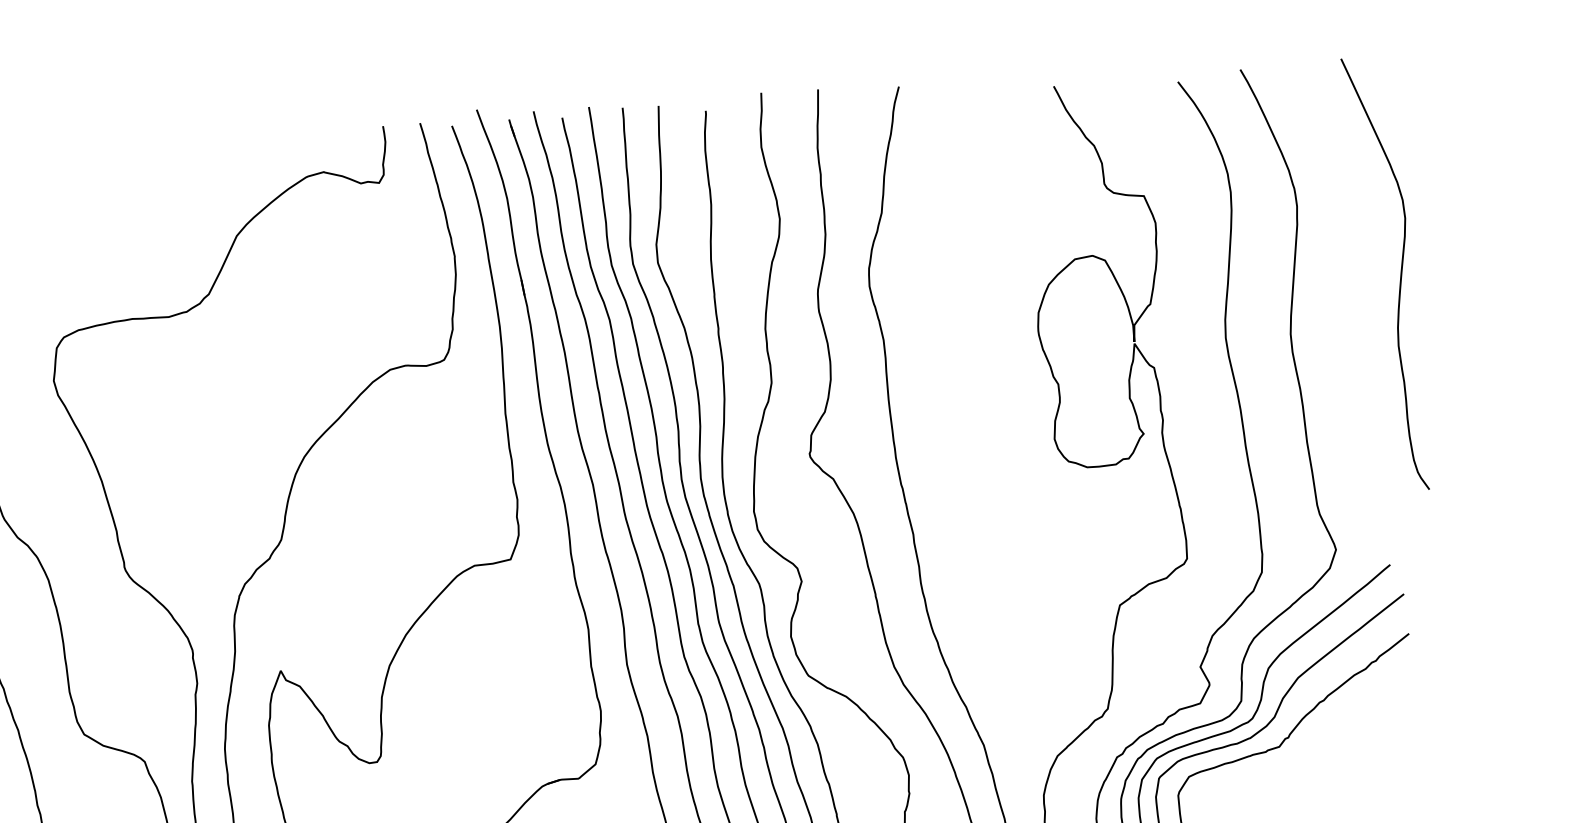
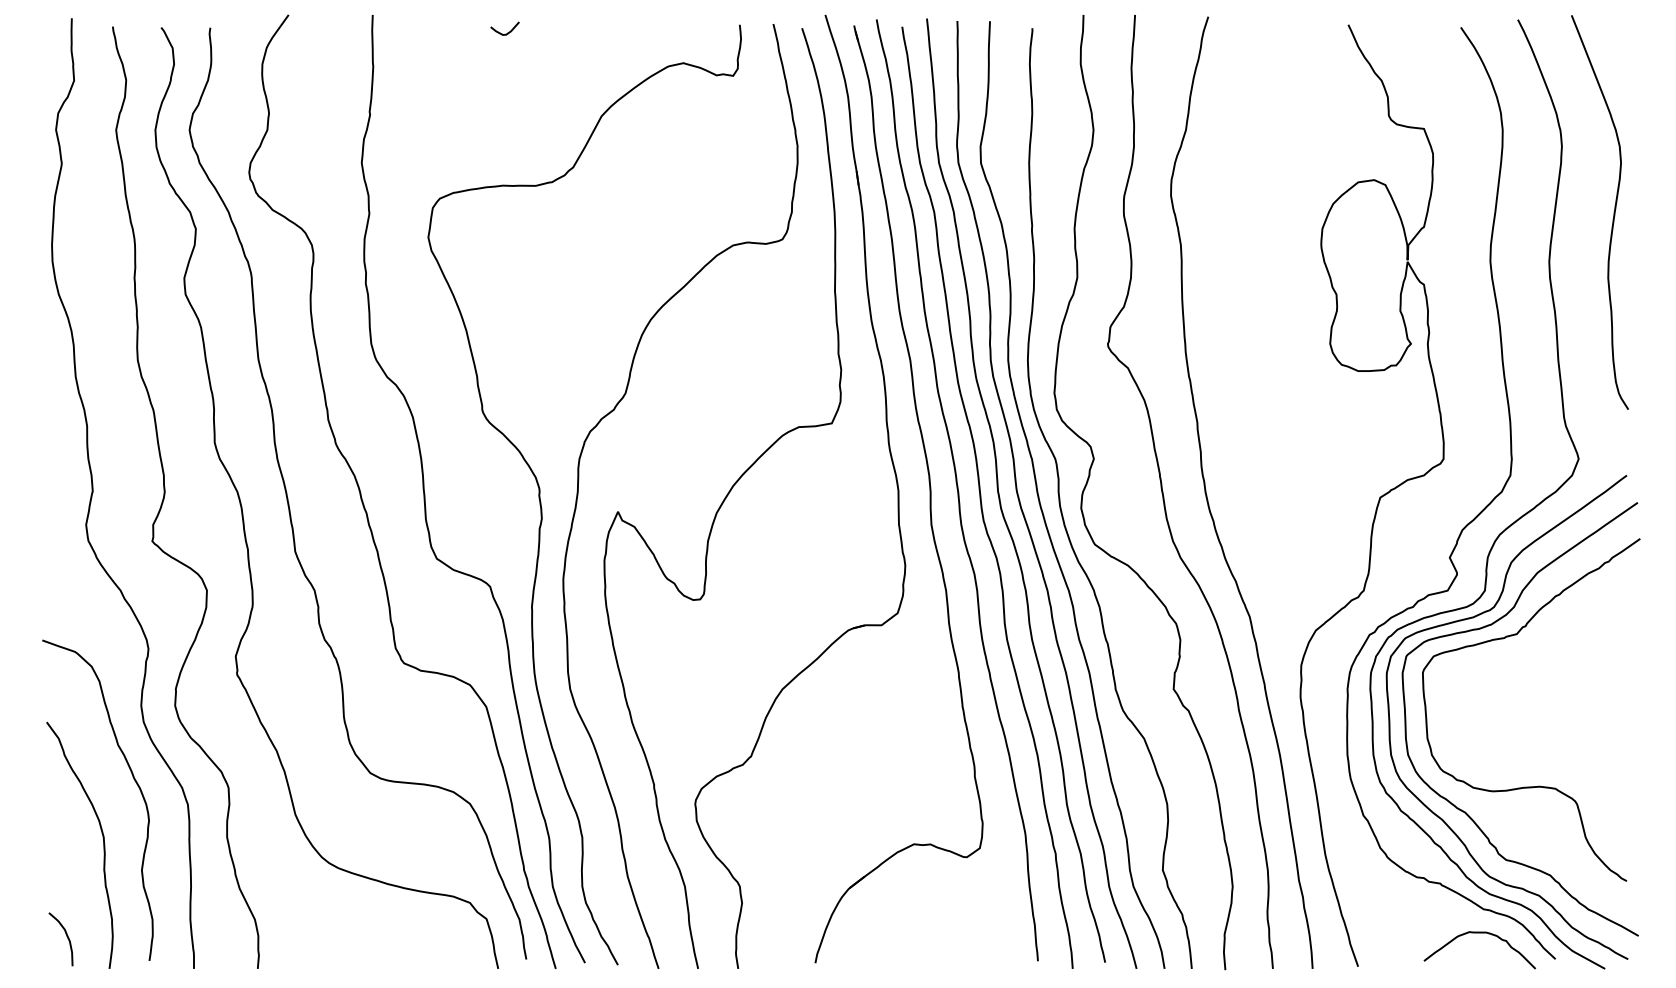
curve: (127, 149) -> (507, 32), added
curve: (1400, 273) -> (1613, 212), moved

